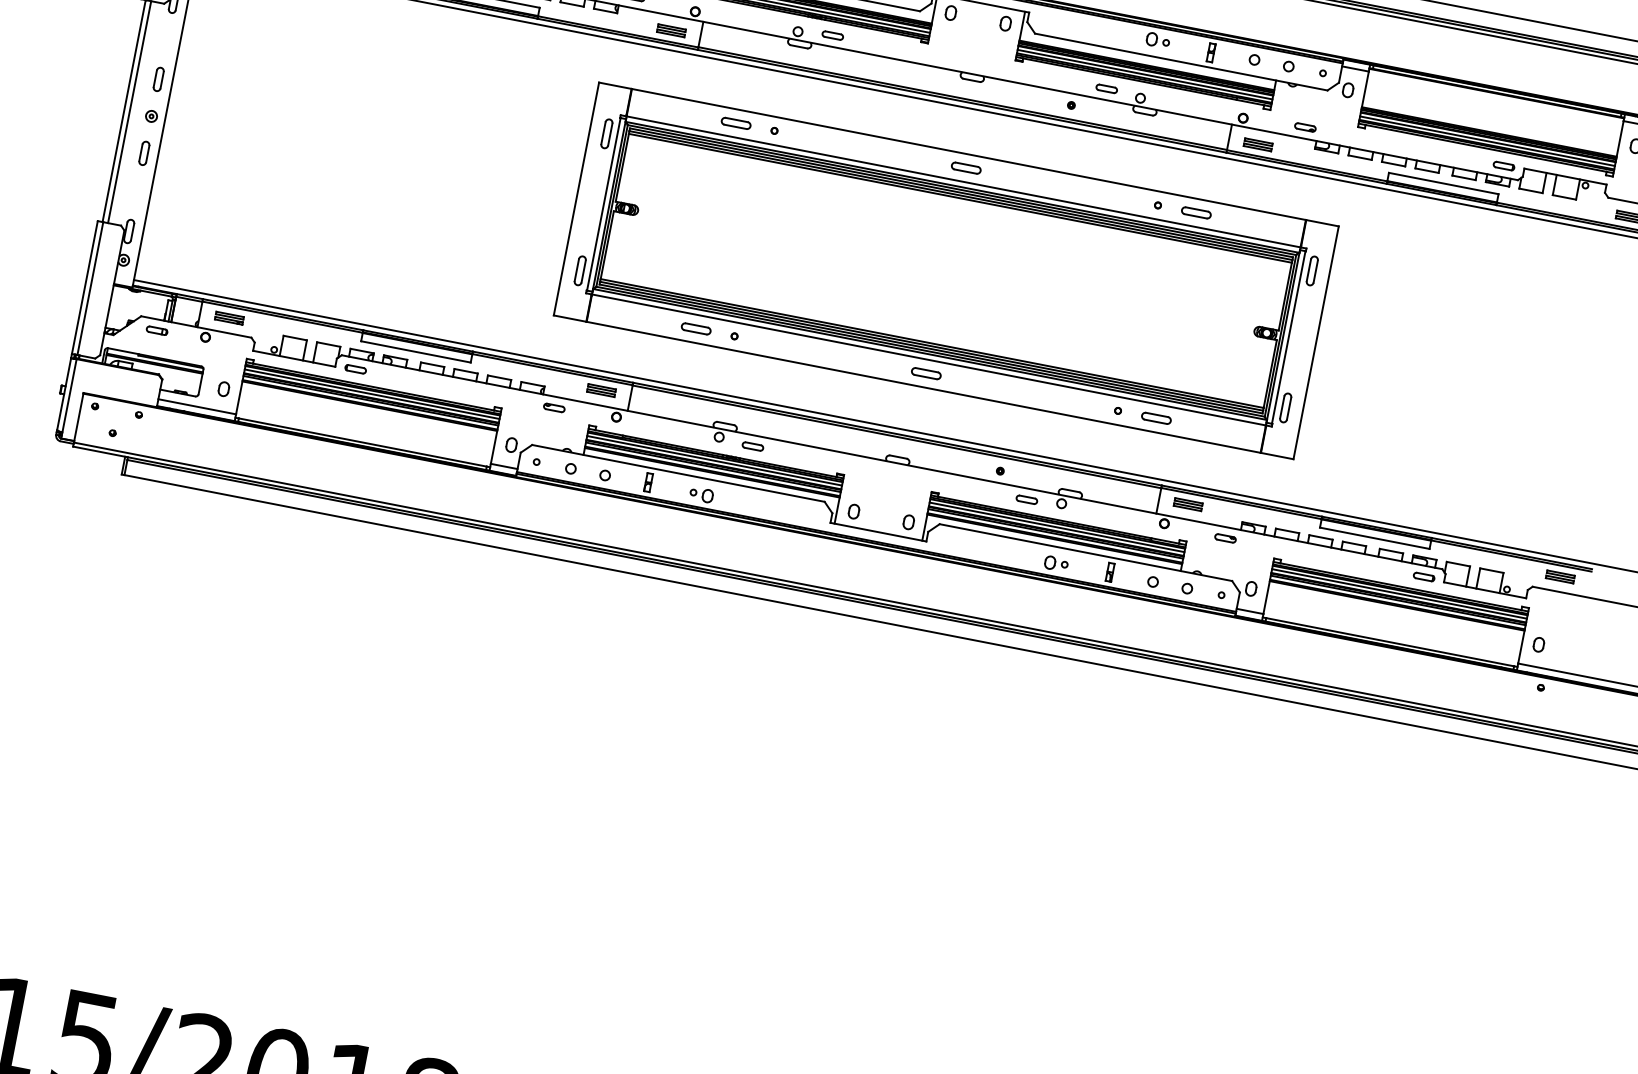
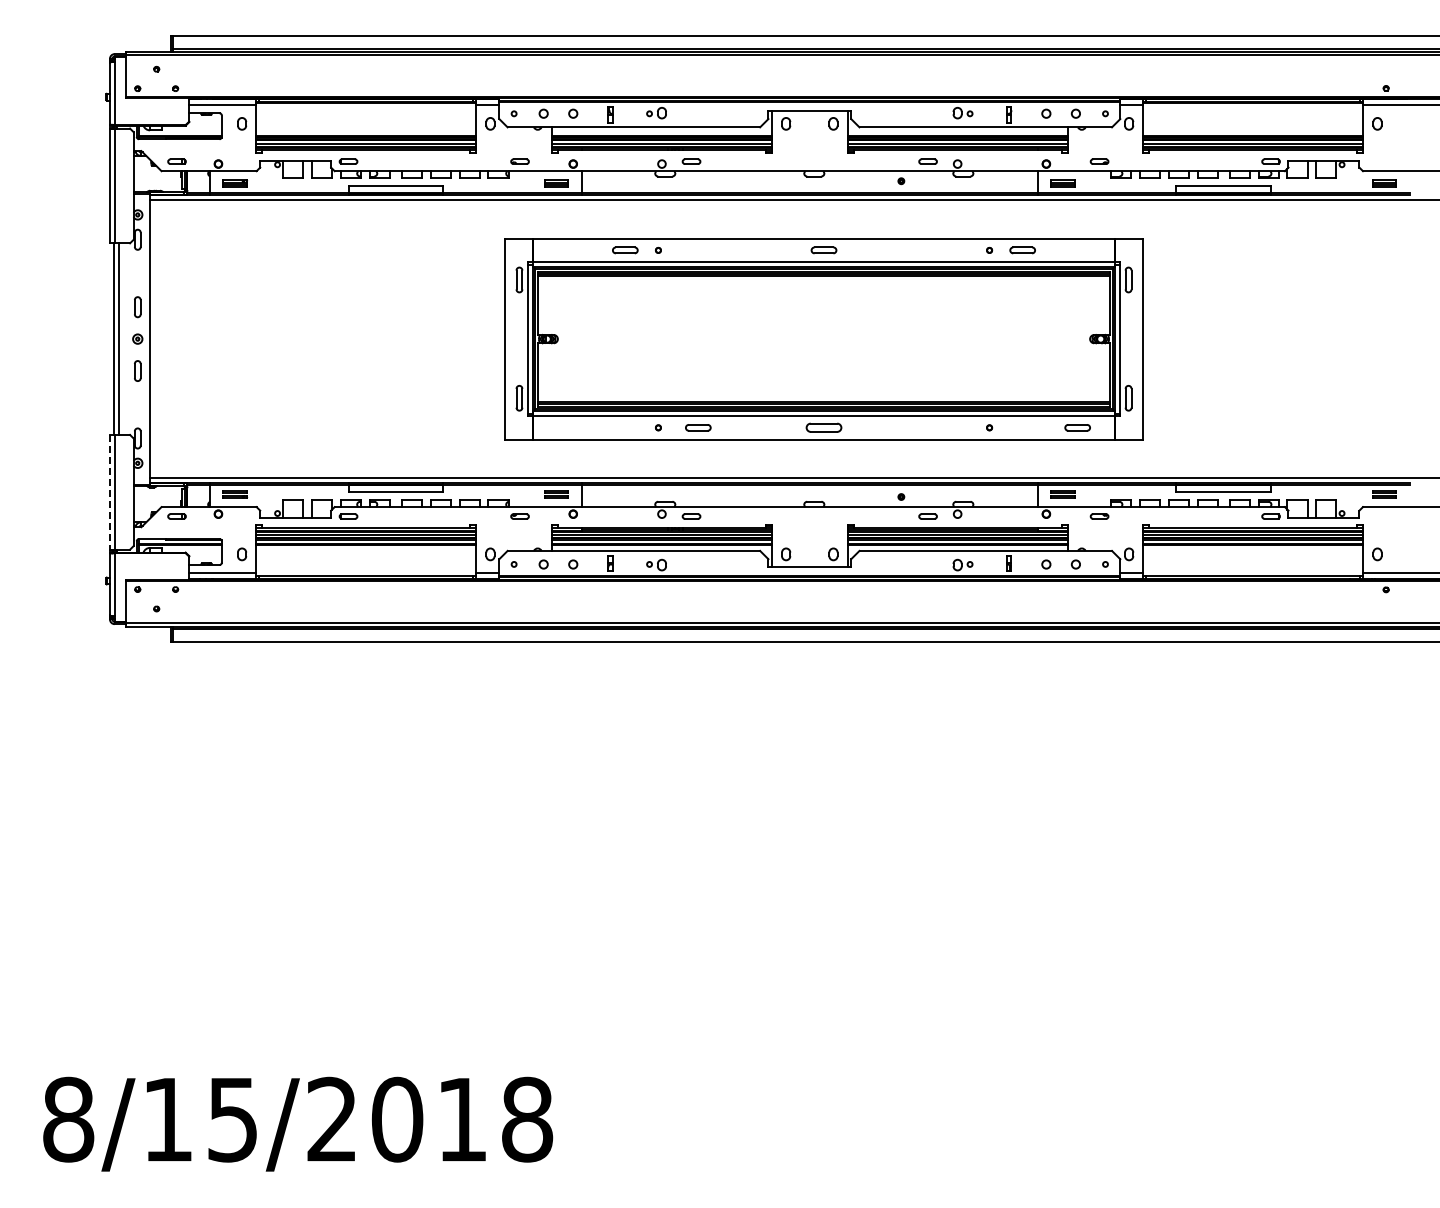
line: (84, 287) -> (109, 492), solid -> dashed
part: (696, 328) -> (698, 427), moved
part: (925, 373) -> (823, 427), size x1.4
part: (1156, 417) -> (1077, 427), moved

